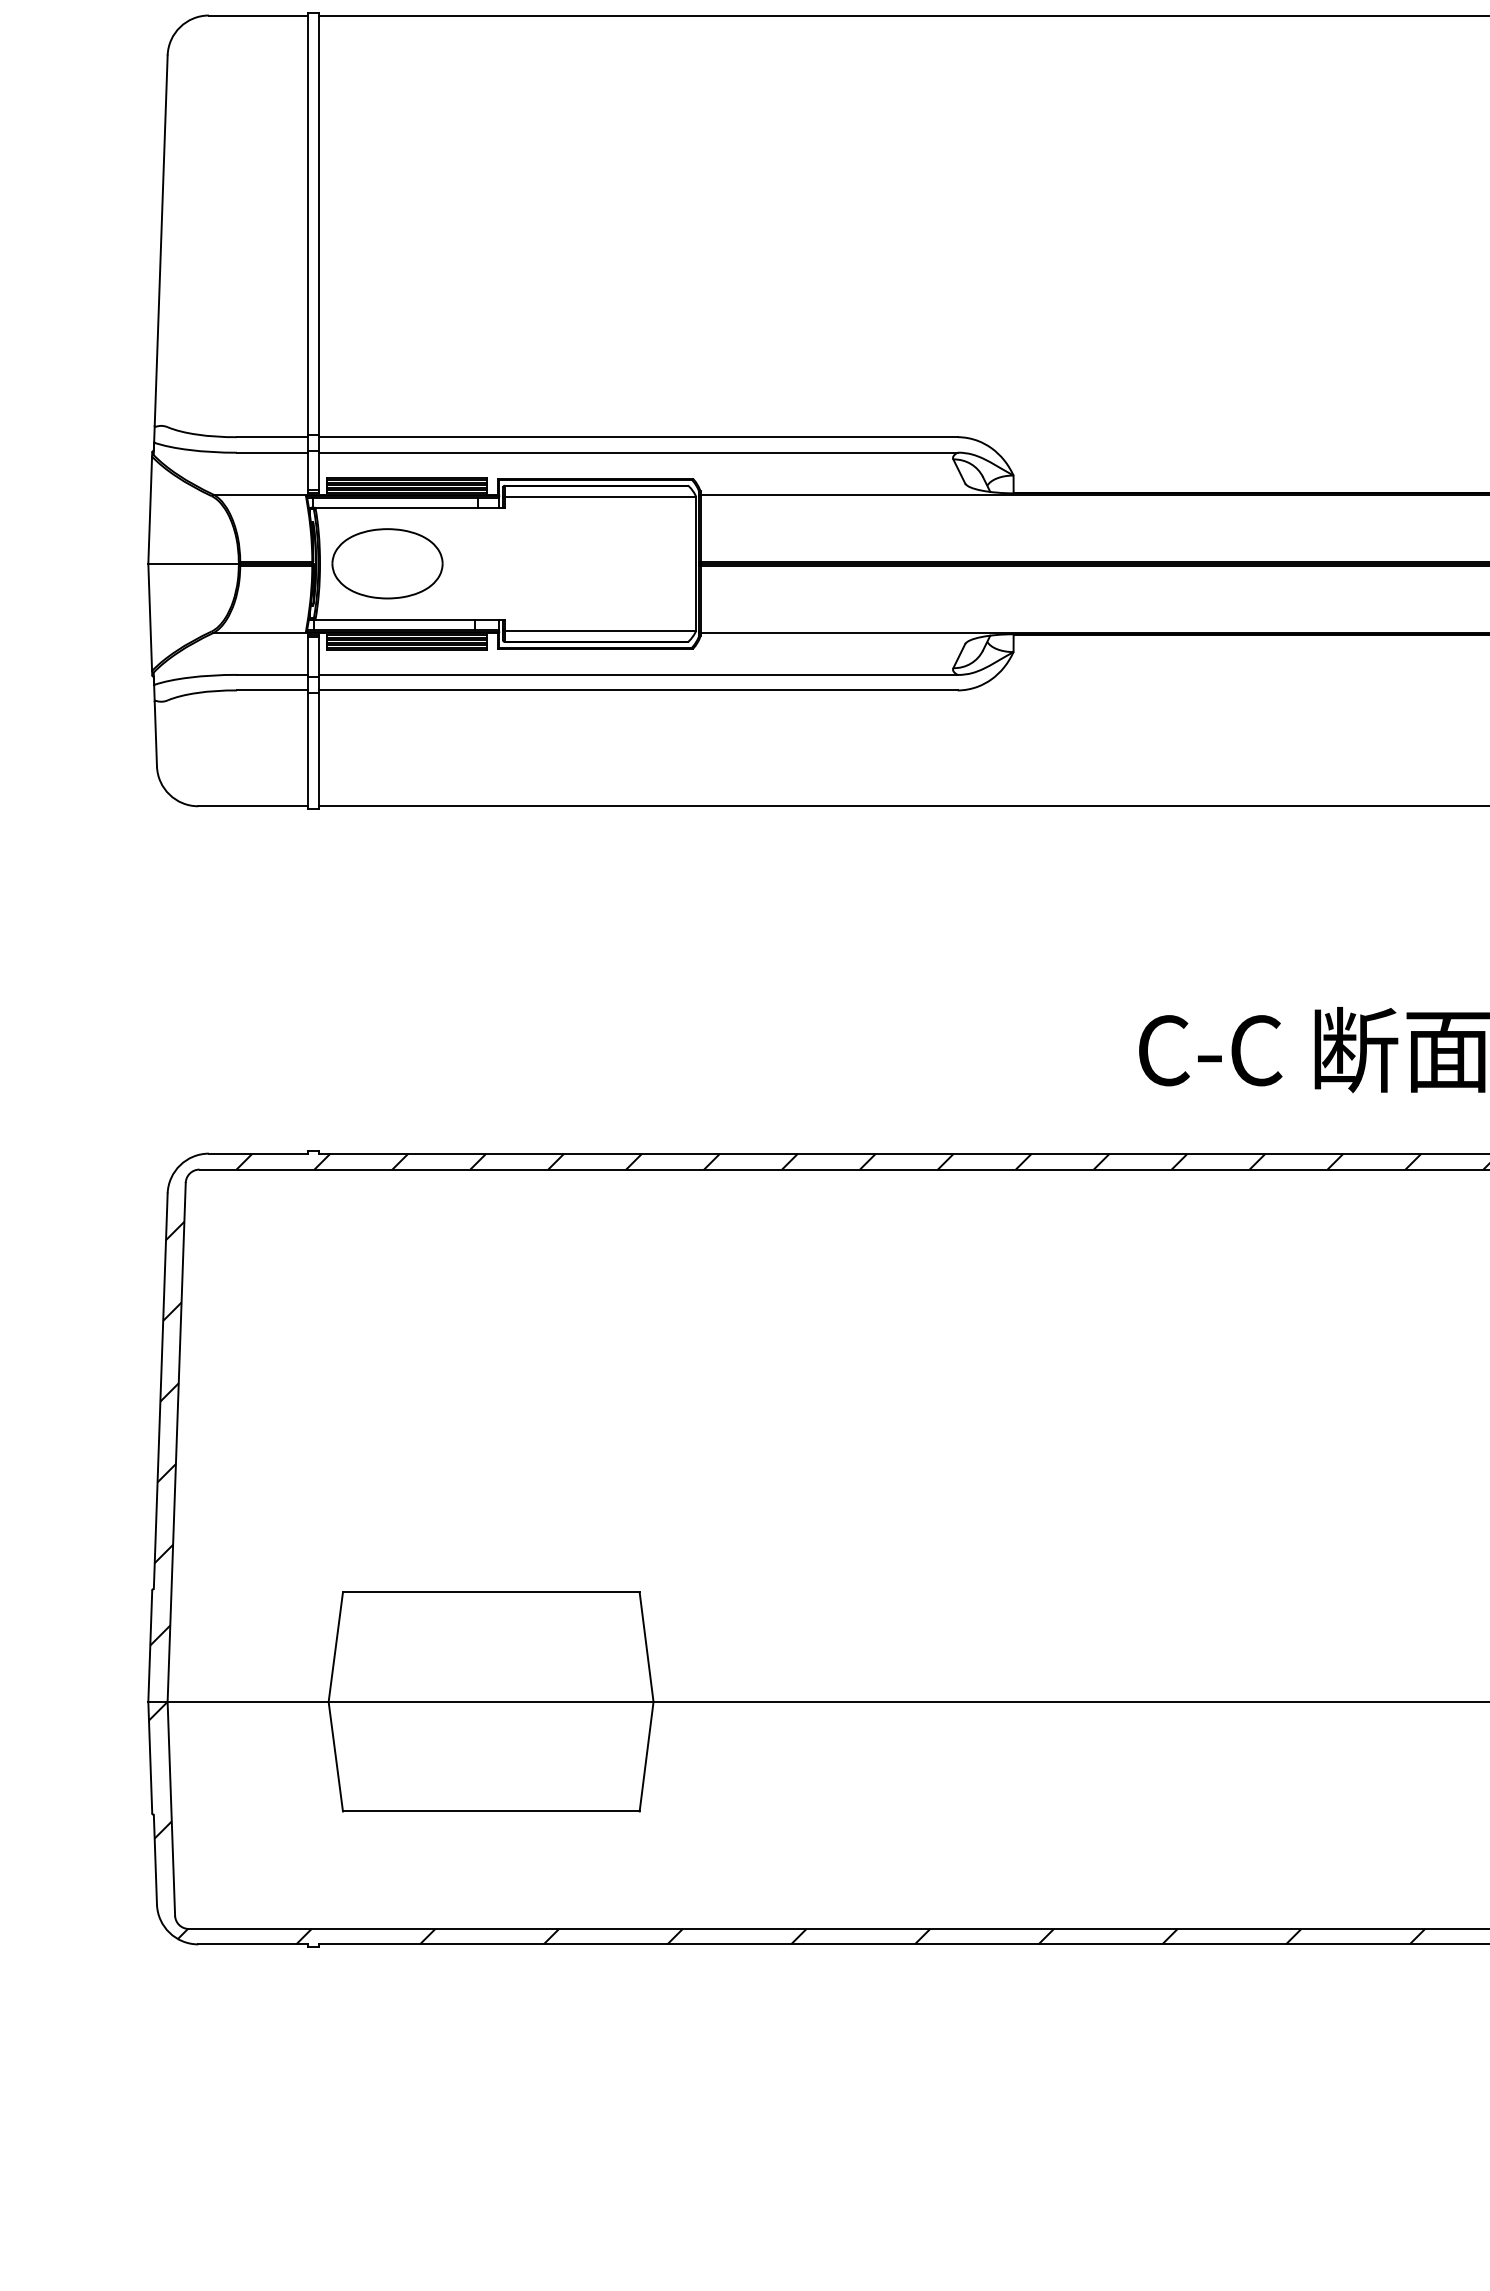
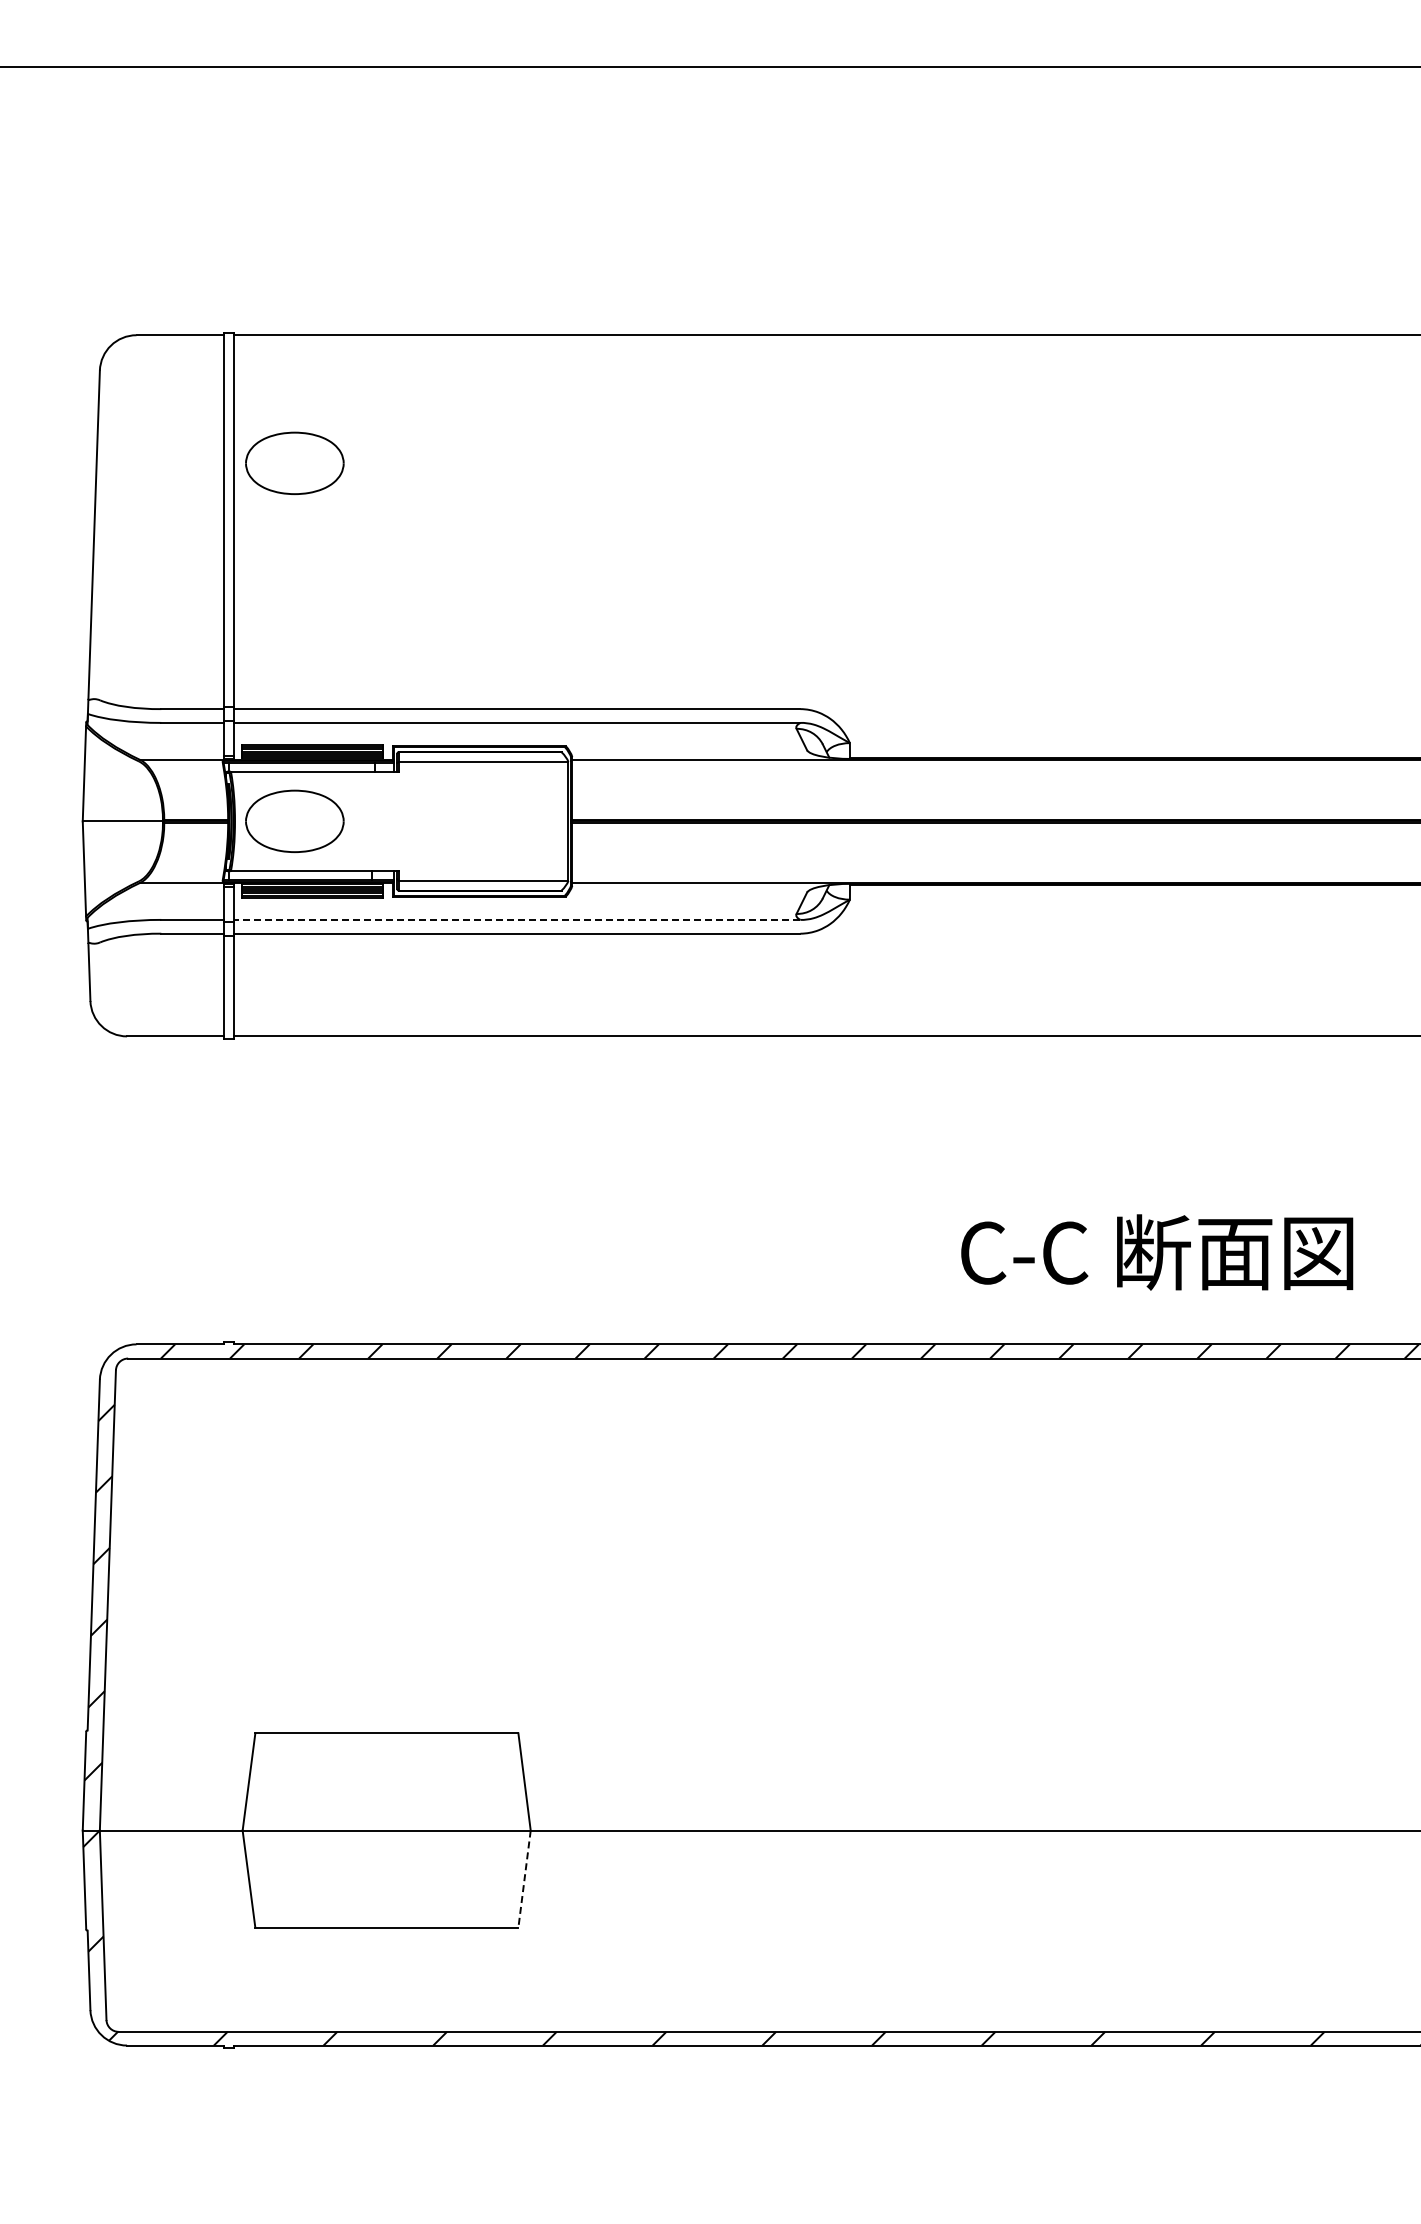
part: (387, 159) -> (294, 462), added
line: (637, 674) -> (516, 919), solid -> dashed
line: (646, 1757) -> (524, 1879), solid -> dashed

